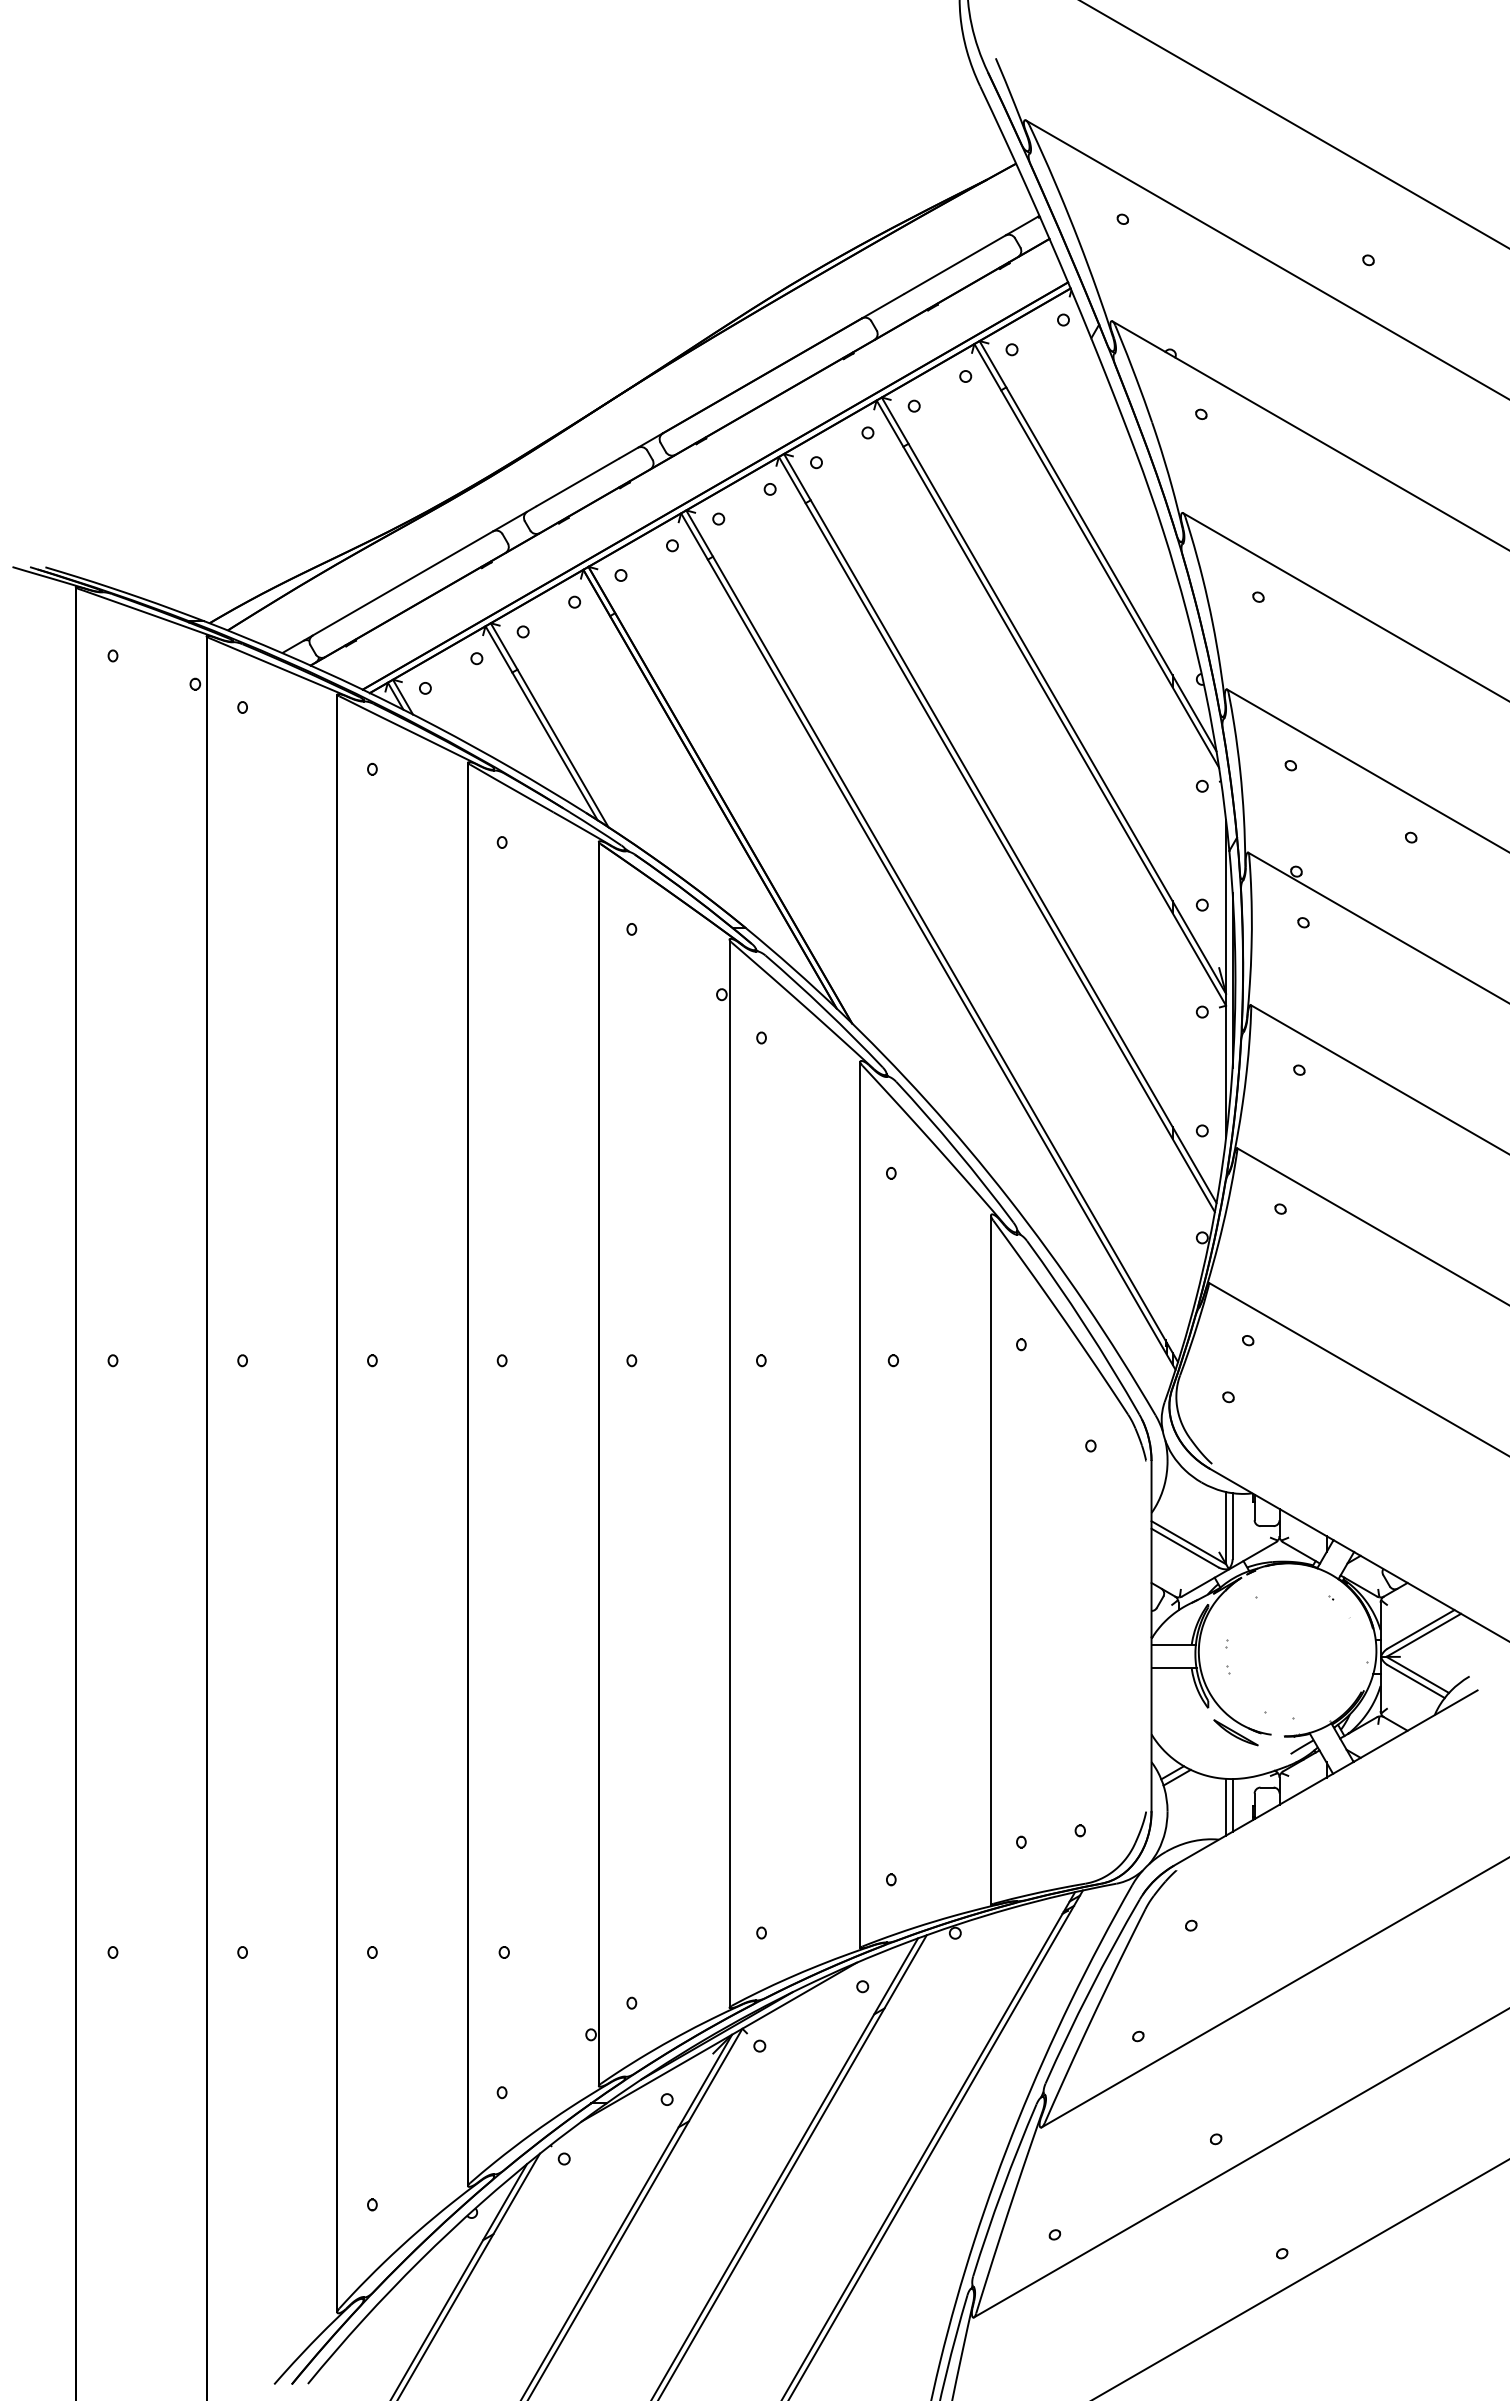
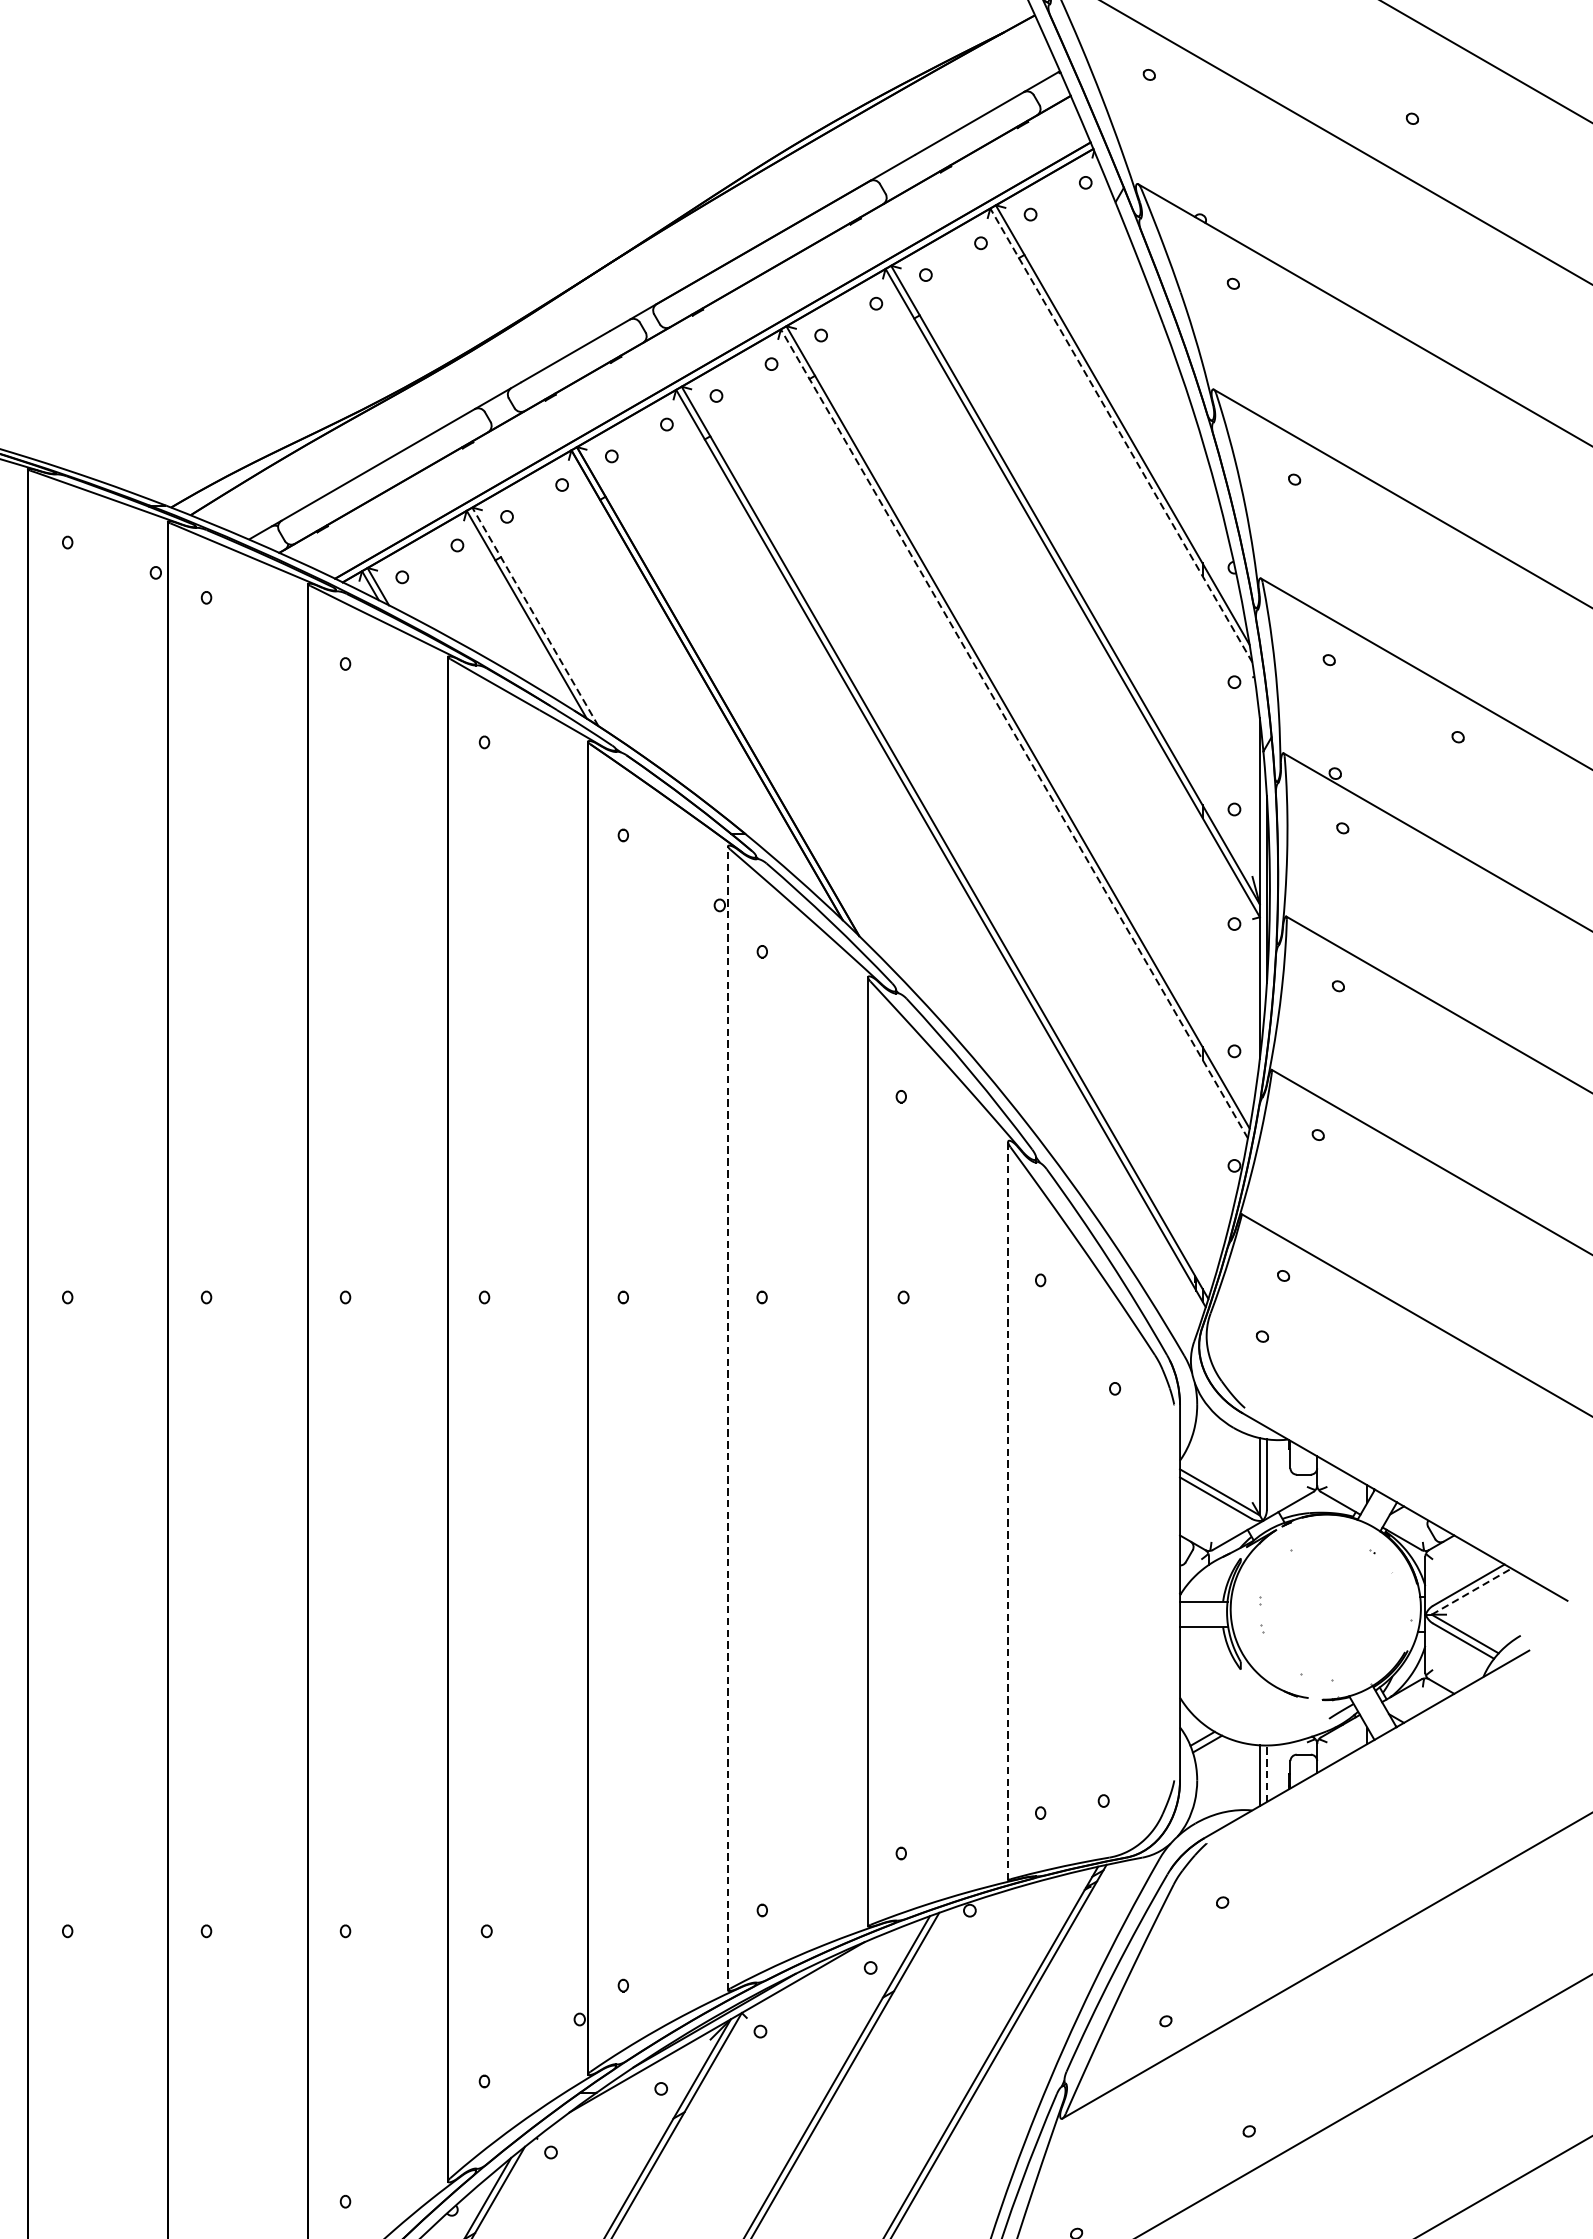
line: (1096, 555) -> (1121, 434), solid -> dashed
line: (549, 725) -> (535, 617), solid -> dashed
line: (996, 834) -> (1013, 733), solid -> dashed
line: (729, 1473) -> (728, 1418), solid -> dashed
line: (991, 1560) -> (1008, 1511), solid -> dashed
line: (1424, 1635) -> (1472, 1591), solid -> dashed
part: (1235, 1732) -> (1269, 1695), removed
line: (1232, 1804) -> (1266, 1772), solid -> dashed

